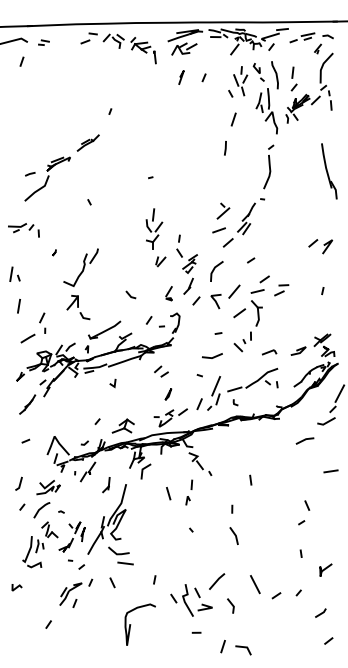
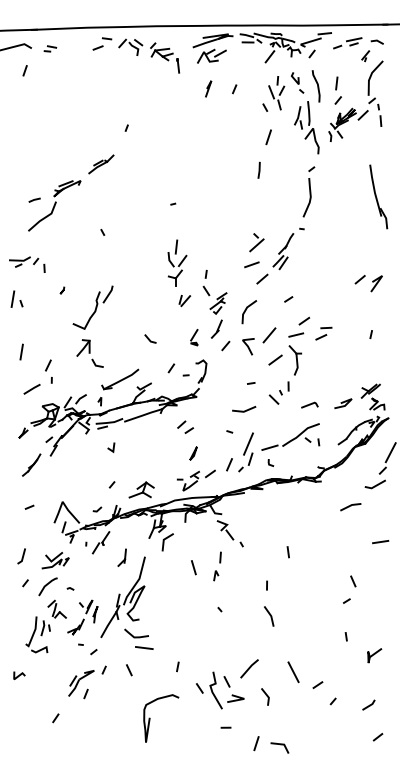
part: (14, 273) -> (16, 298), moved
line: (111, 383) -> (109, 447), moved
line: (298, 592) -> (332, 700), moved

